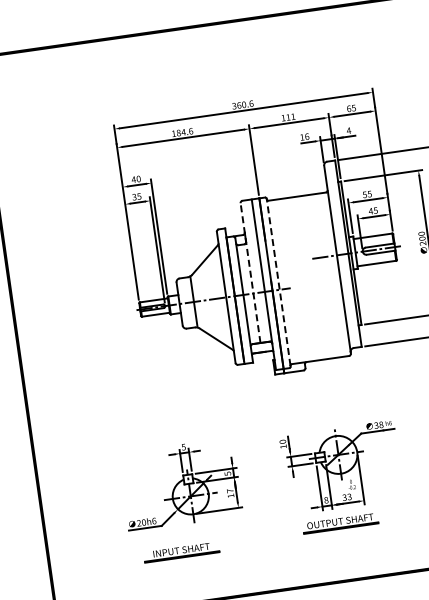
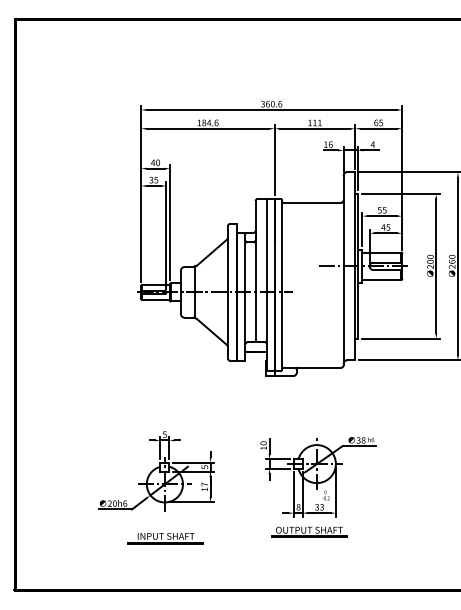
line: (250, 272) -> (255, 271), dashed -> solid
line: (279, 281) -> (282, 284), dashed -> solid
part: (181, 552) -> (165, 538), moved

